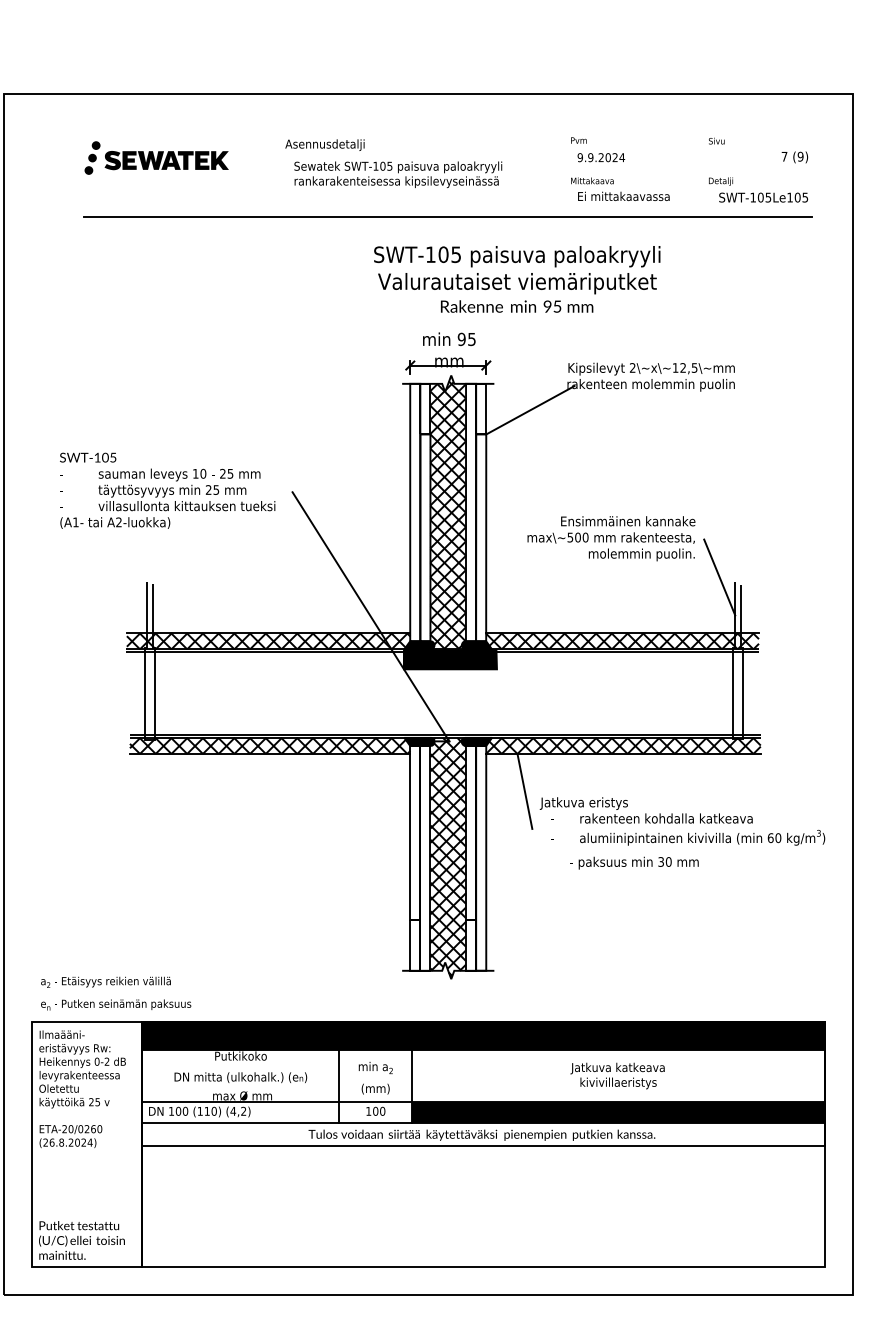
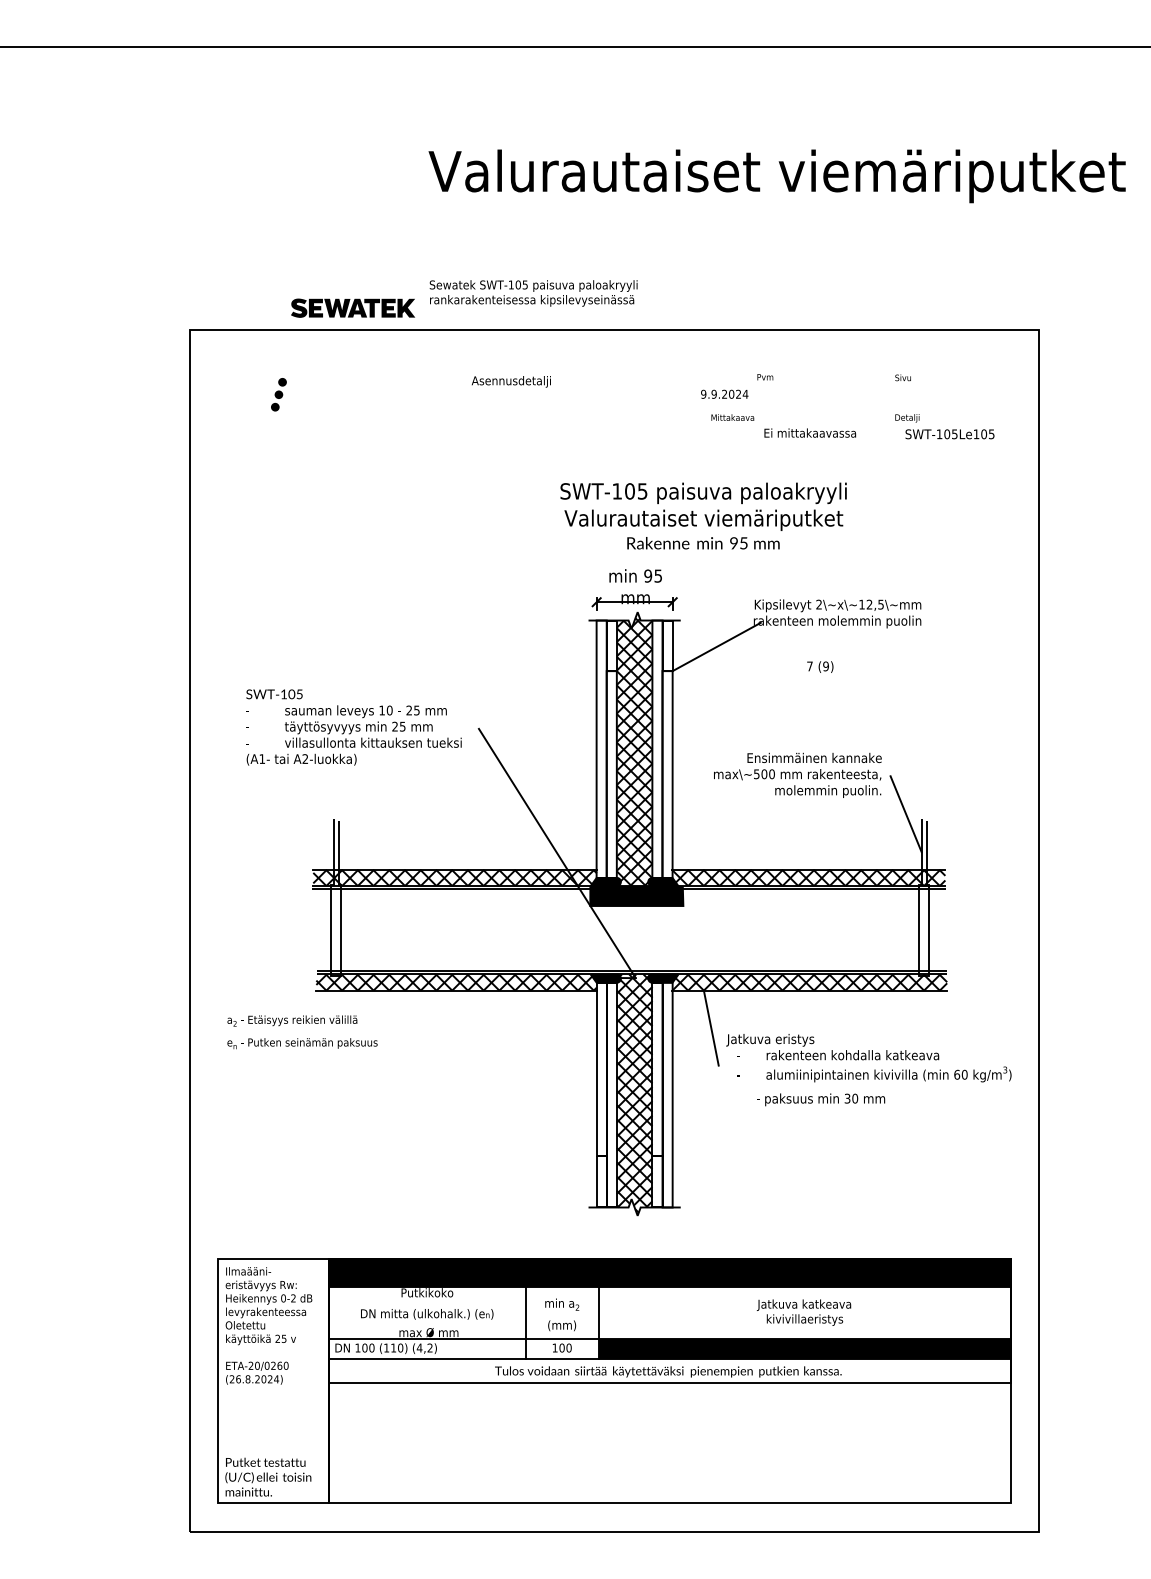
text: (601, 156) -> (724, 393), moved
text: (795, 156) -> (820, 666), moved
part: (166, 159) -> (352, 307), moved
text: (398, 174) -> (533, 293), moved
text: (592, 180) -> (732, 417), moved
line: (448, 216) -> (634, 453), removed
text: (116, 993) -> (302, 1032), moved

